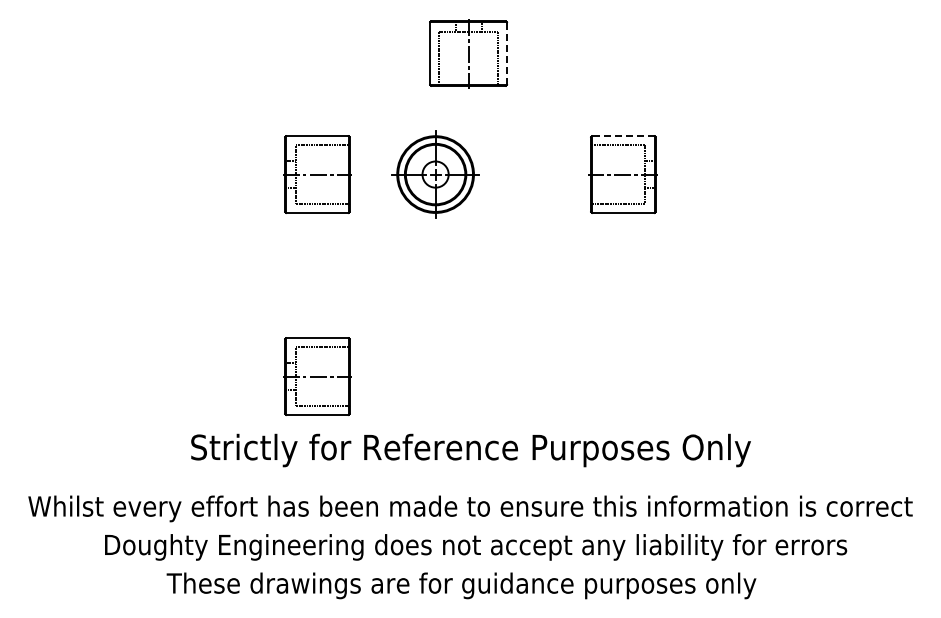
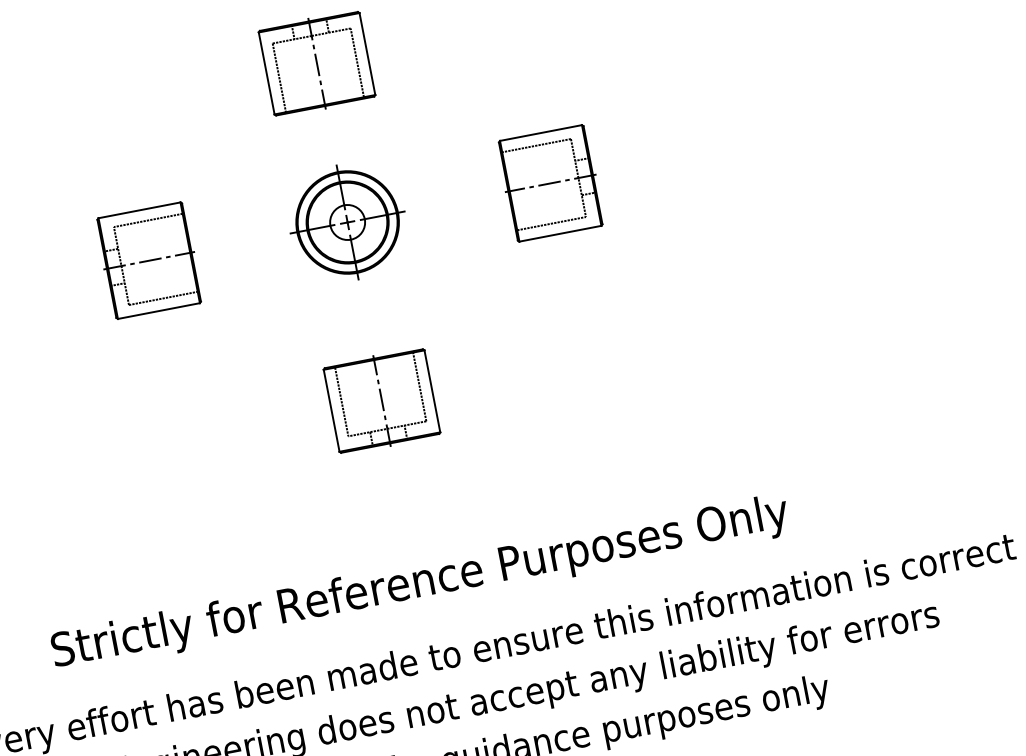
line: (506, 53) -> (366, 54), dashed -> solid
line: (622, 136) -> (539, 133), dashed -> solid
part: (435, 174) -> (347, 222), moved
part: (468, 310) -> (381, 400), added
part: (317, 376) -> (200, 525), removed

